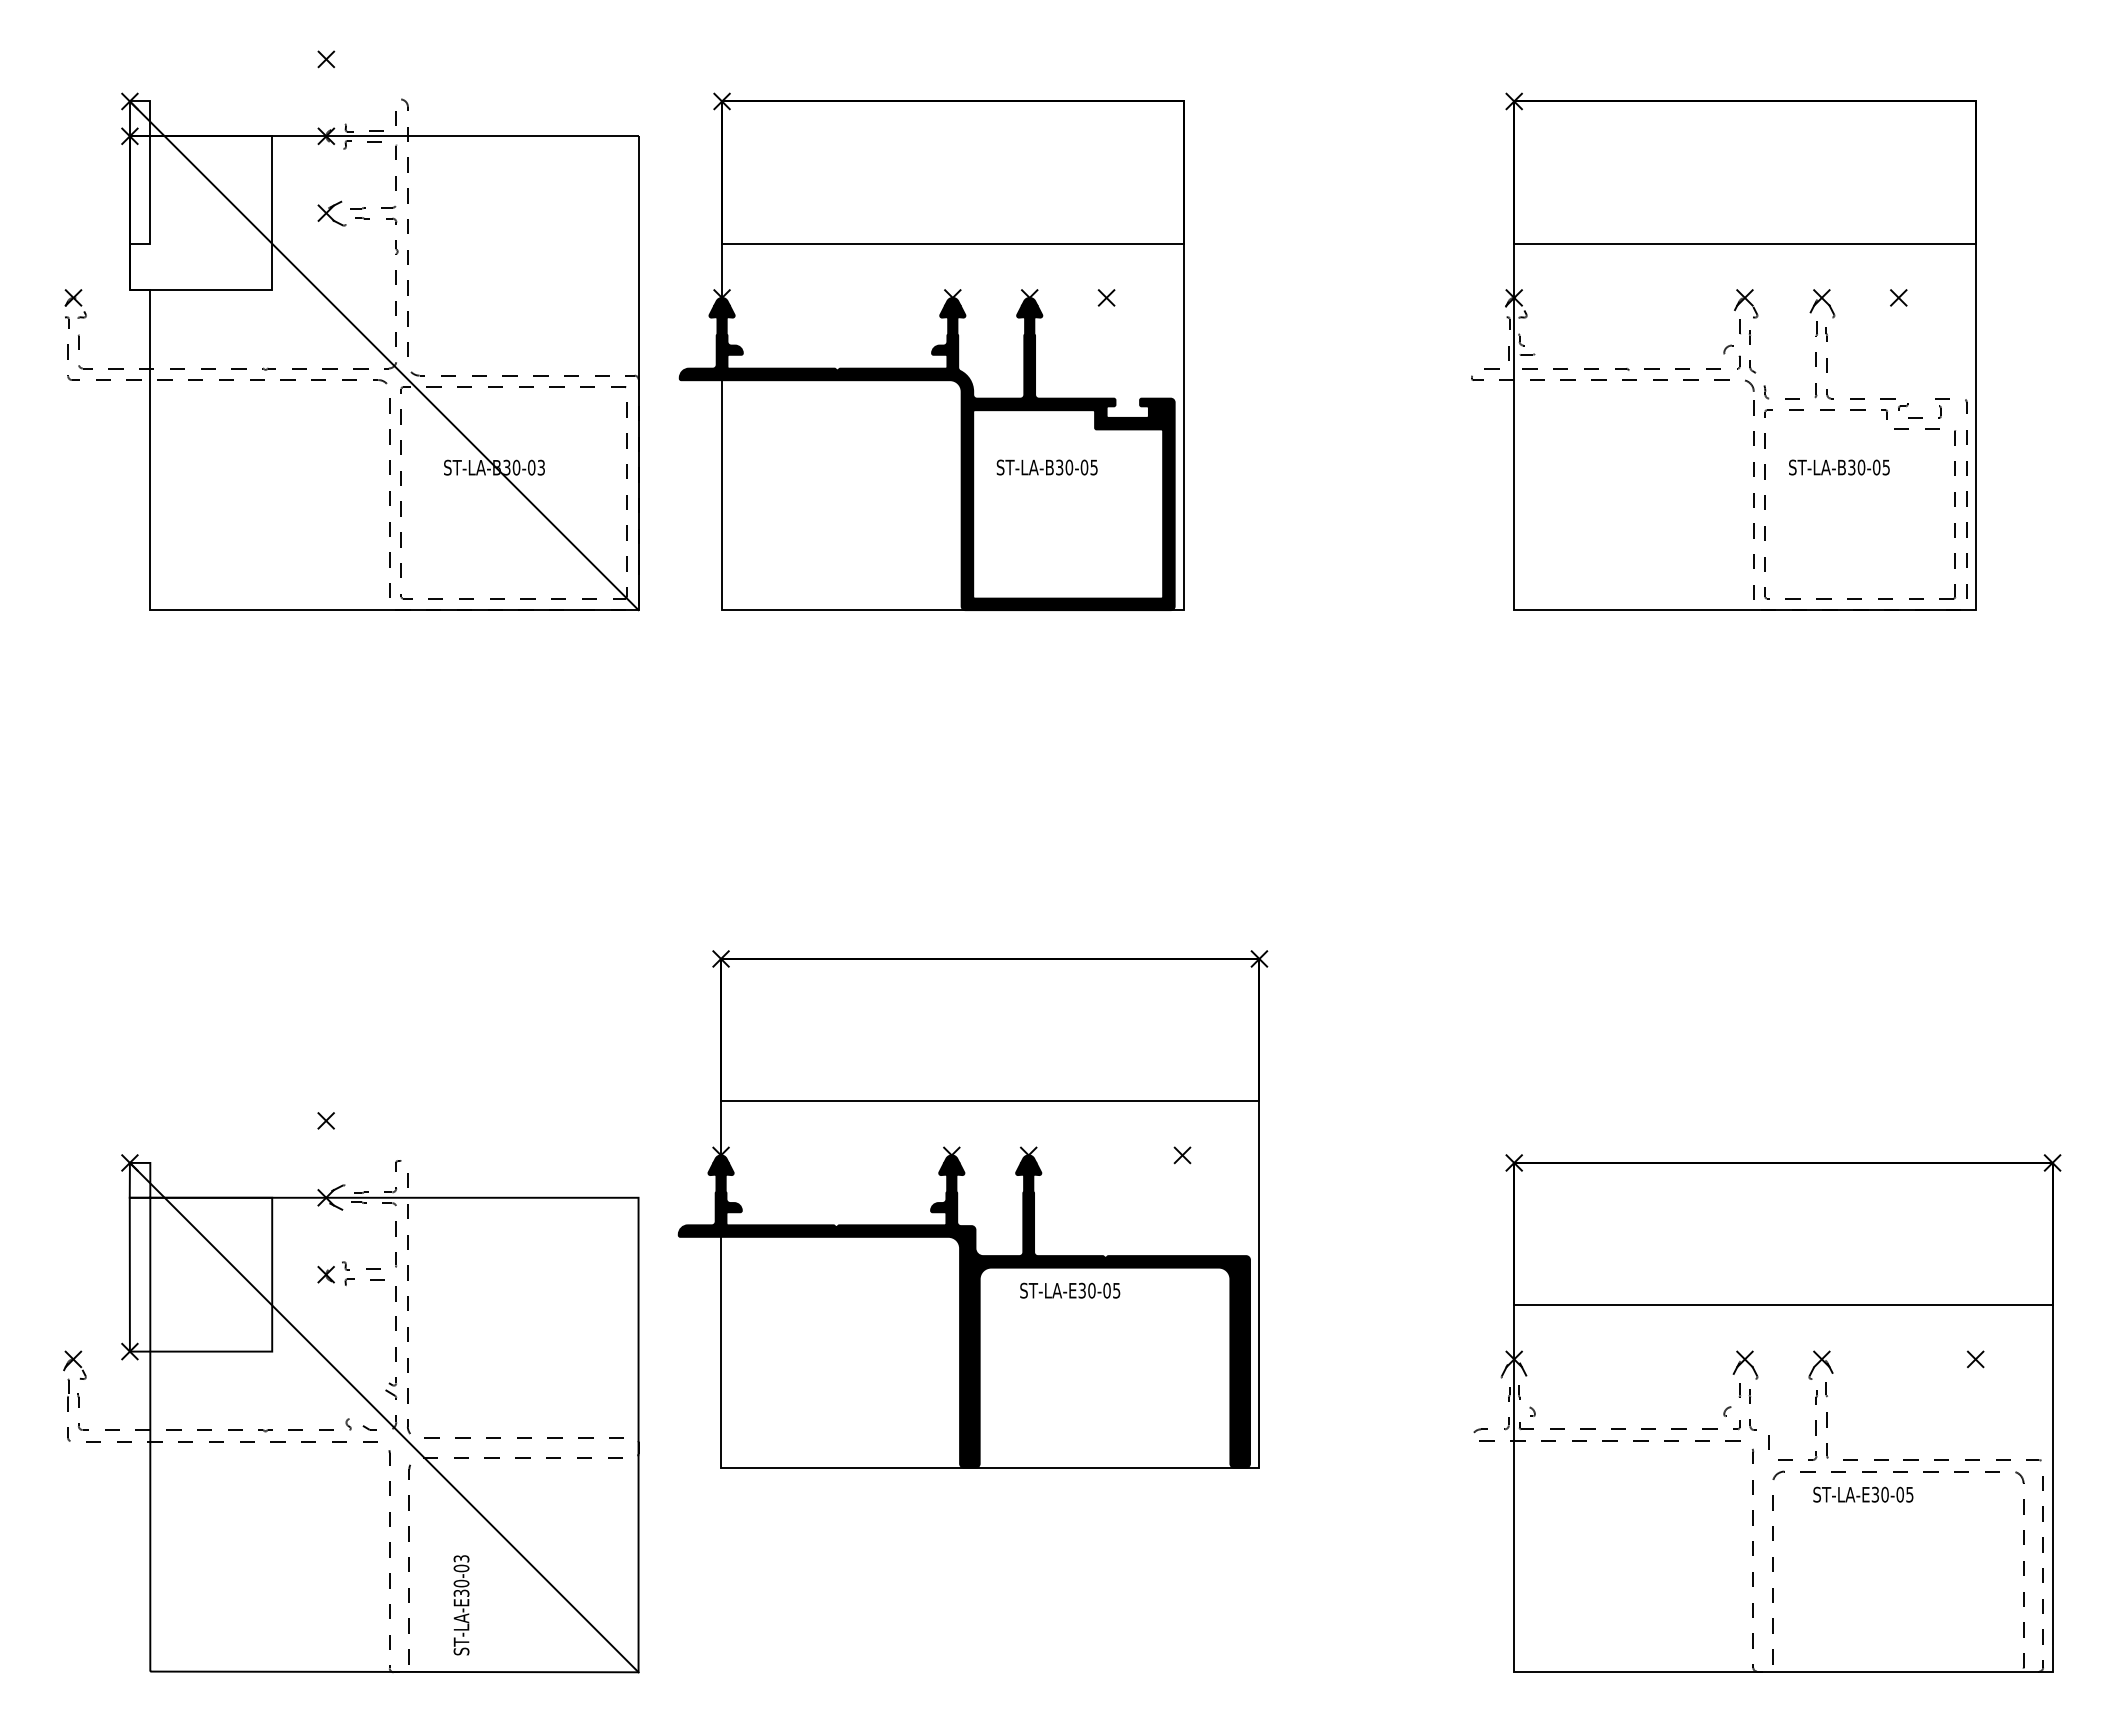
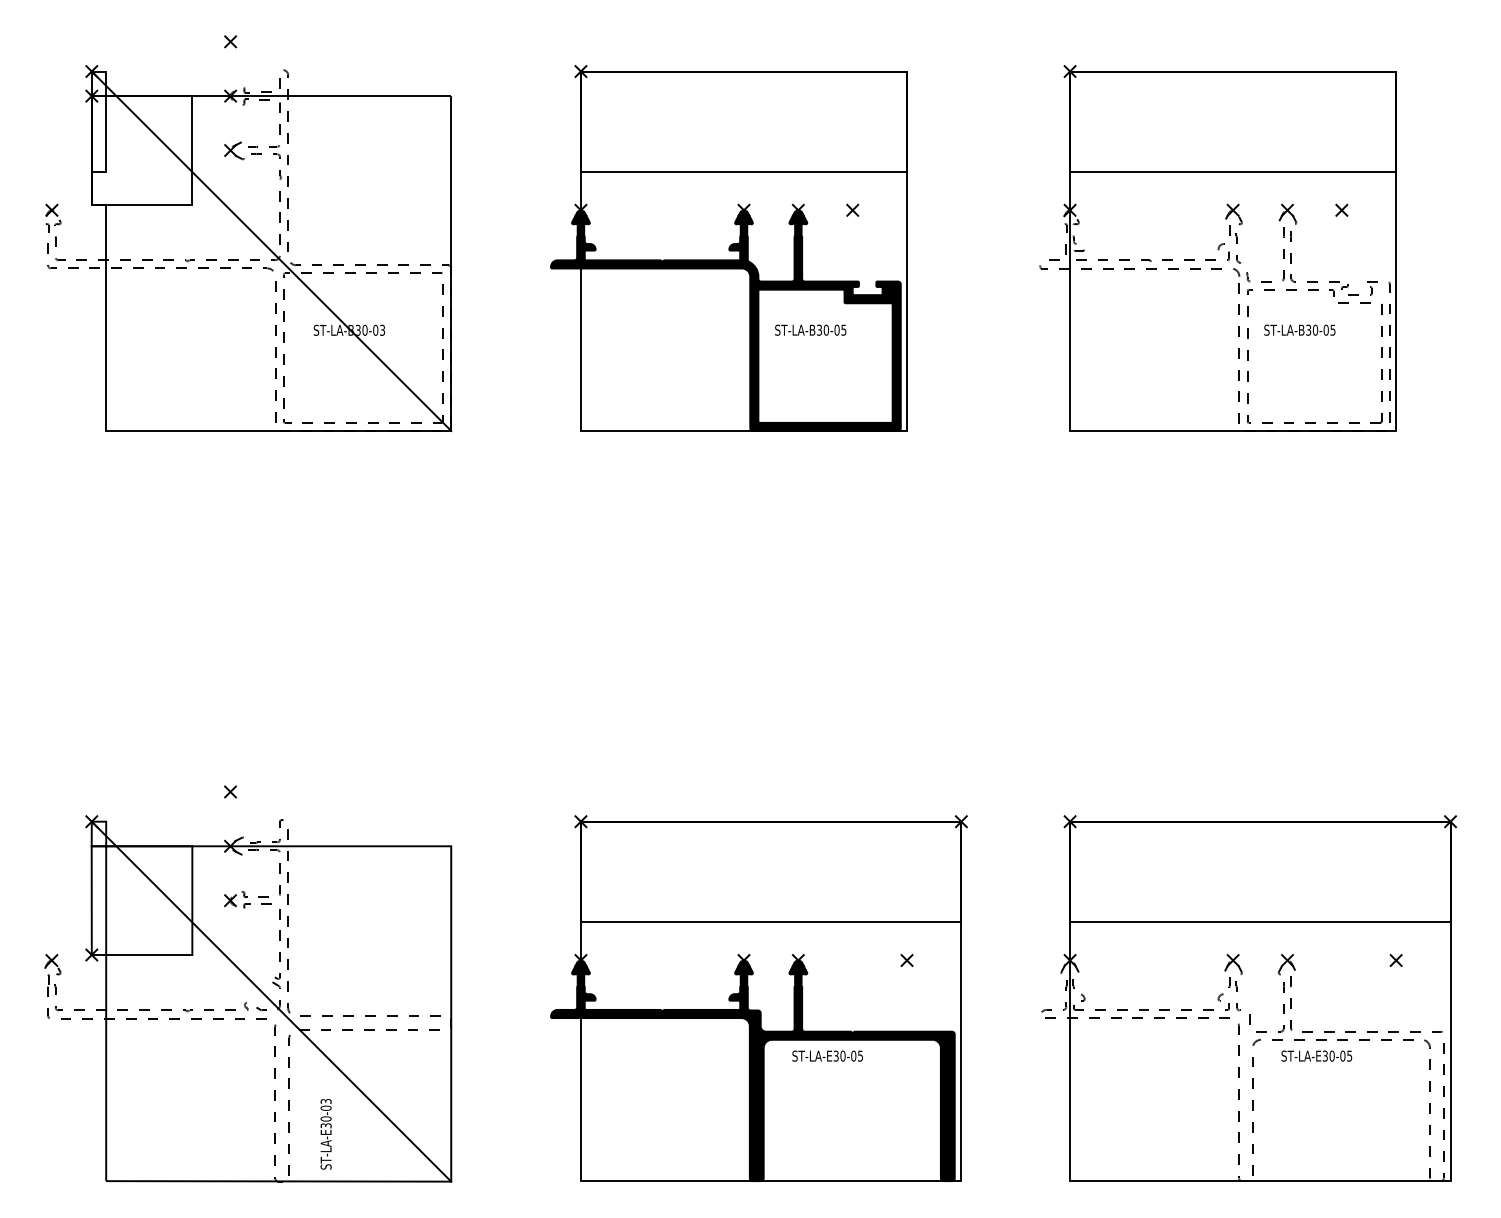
part: (931, 351) -> (728, 248), moved
part: (972, 1209) -> (758, 998), moved

